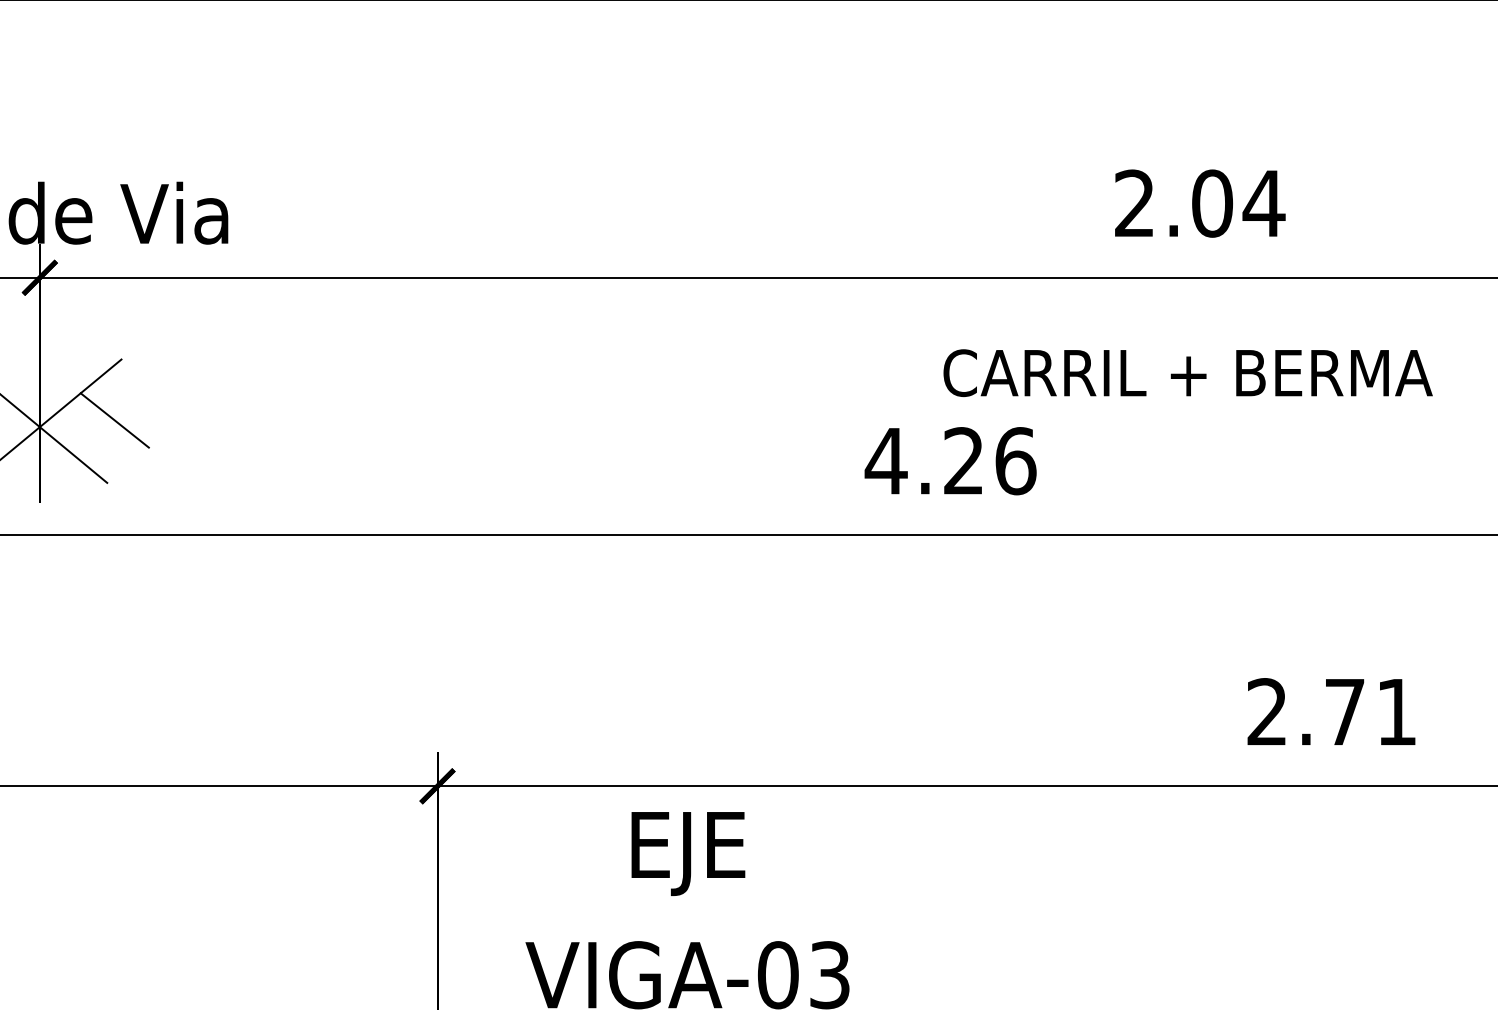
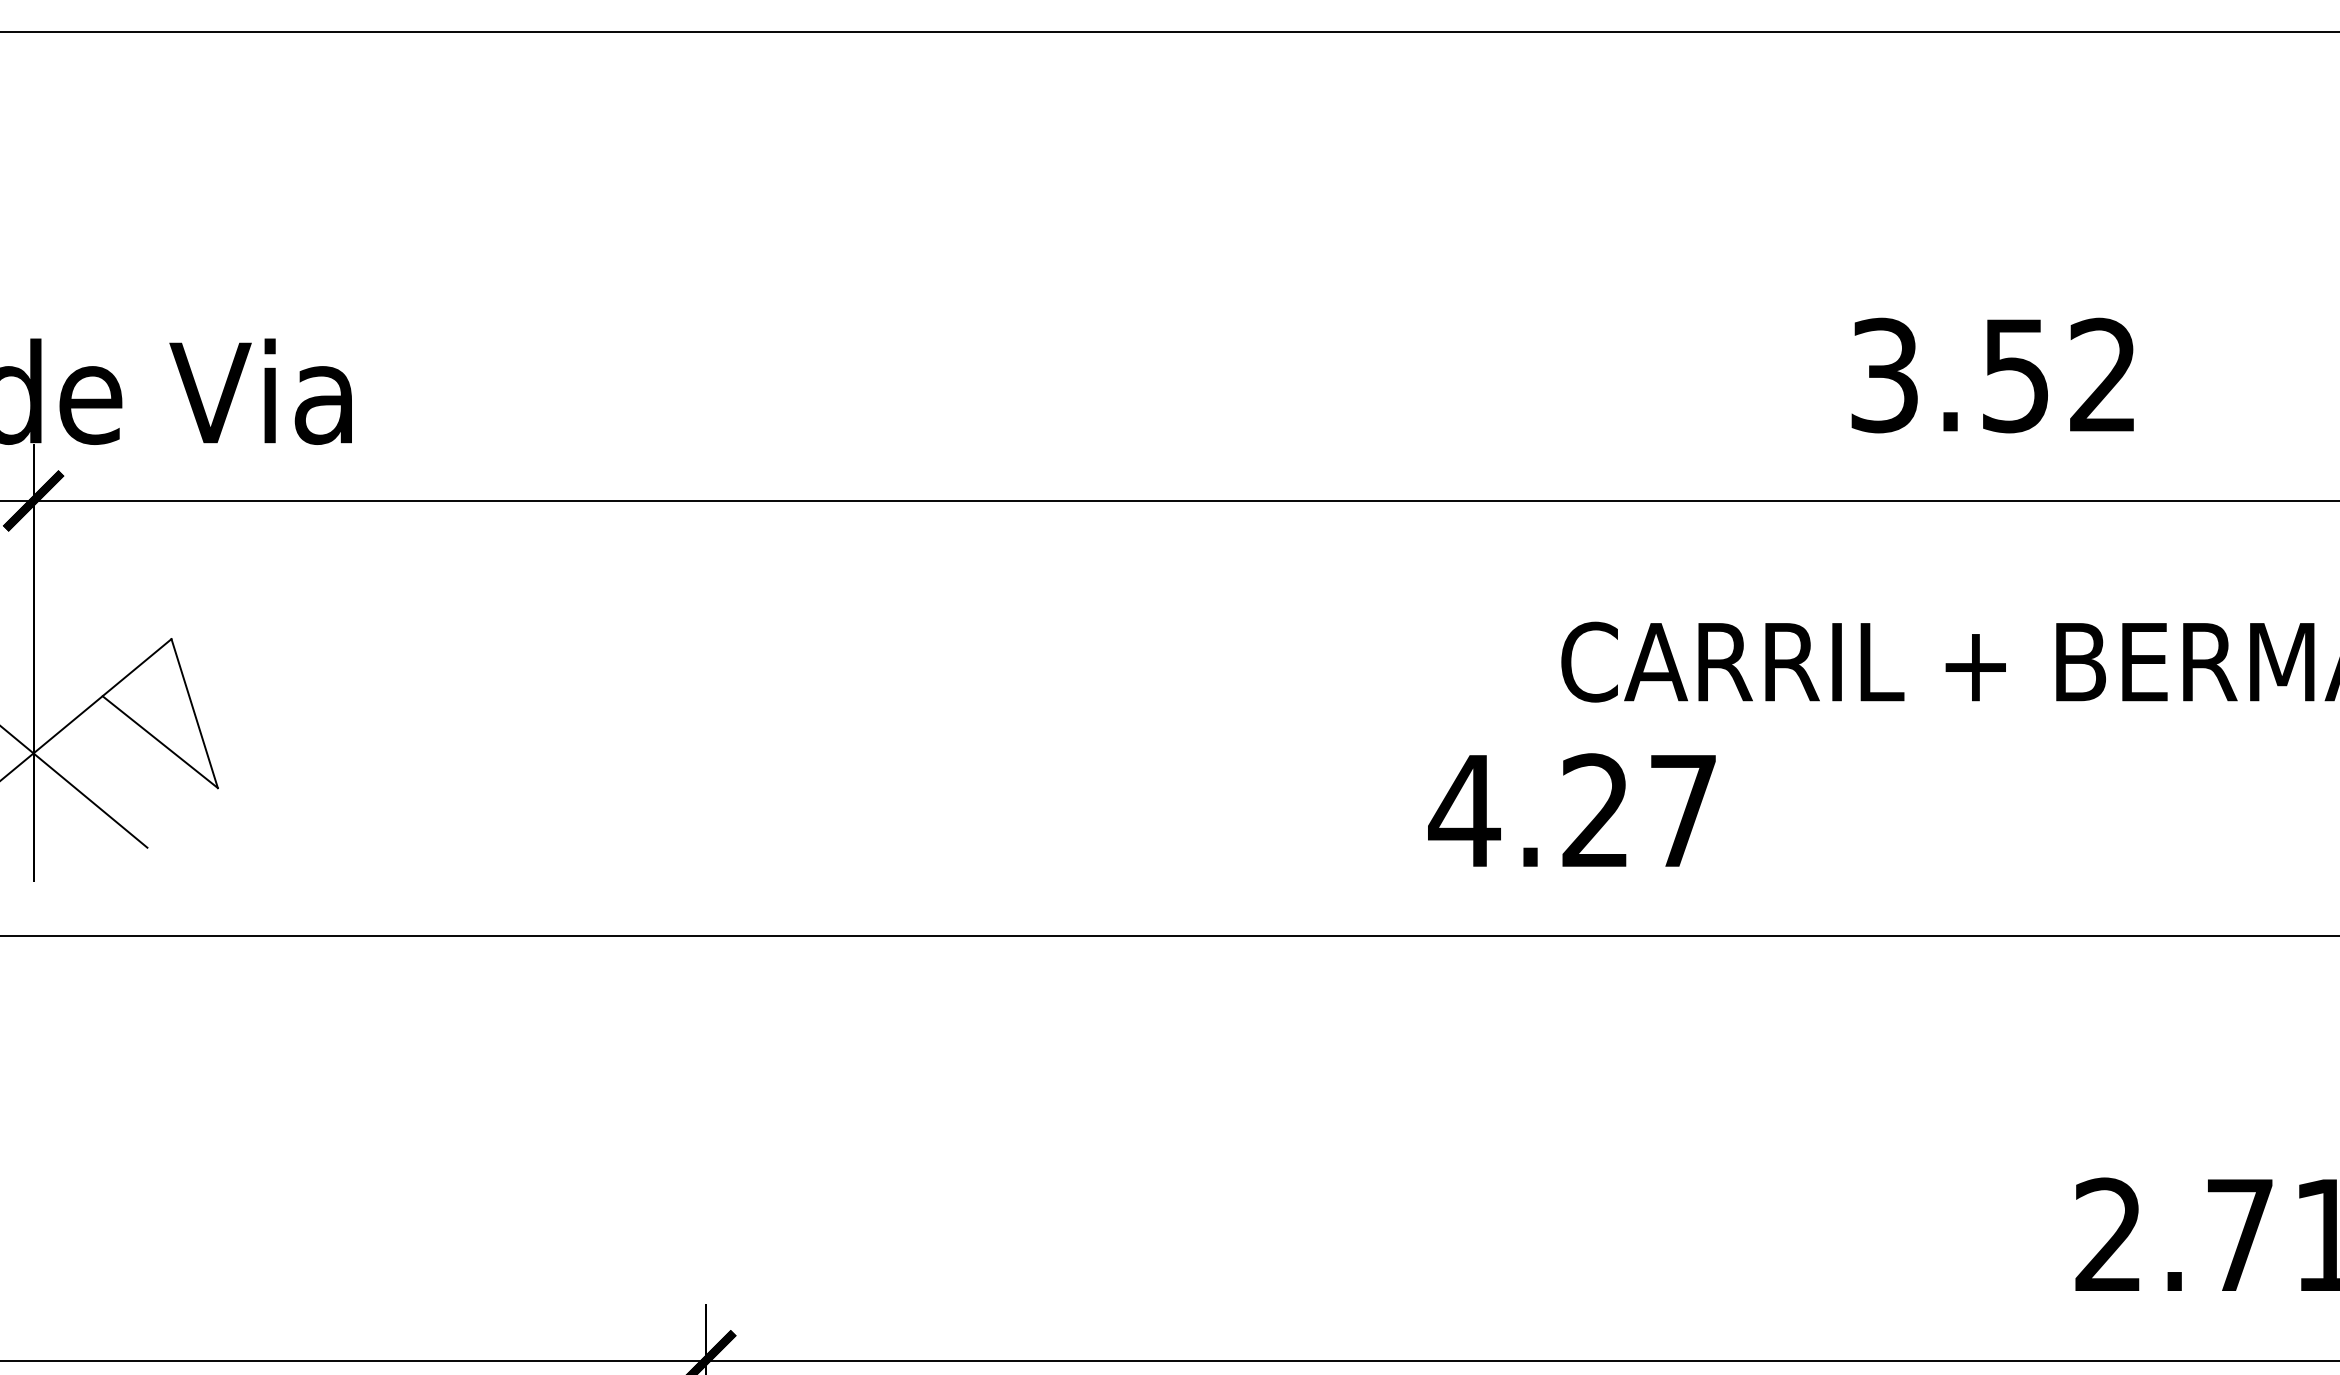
text: (1200, 203) -> (1995, 375), 2.04 -> 3.52
line: (134, 403) -> (193, 713), added
text: (1015, 461) -> (1683, 811), 4.26 -> 4.27

